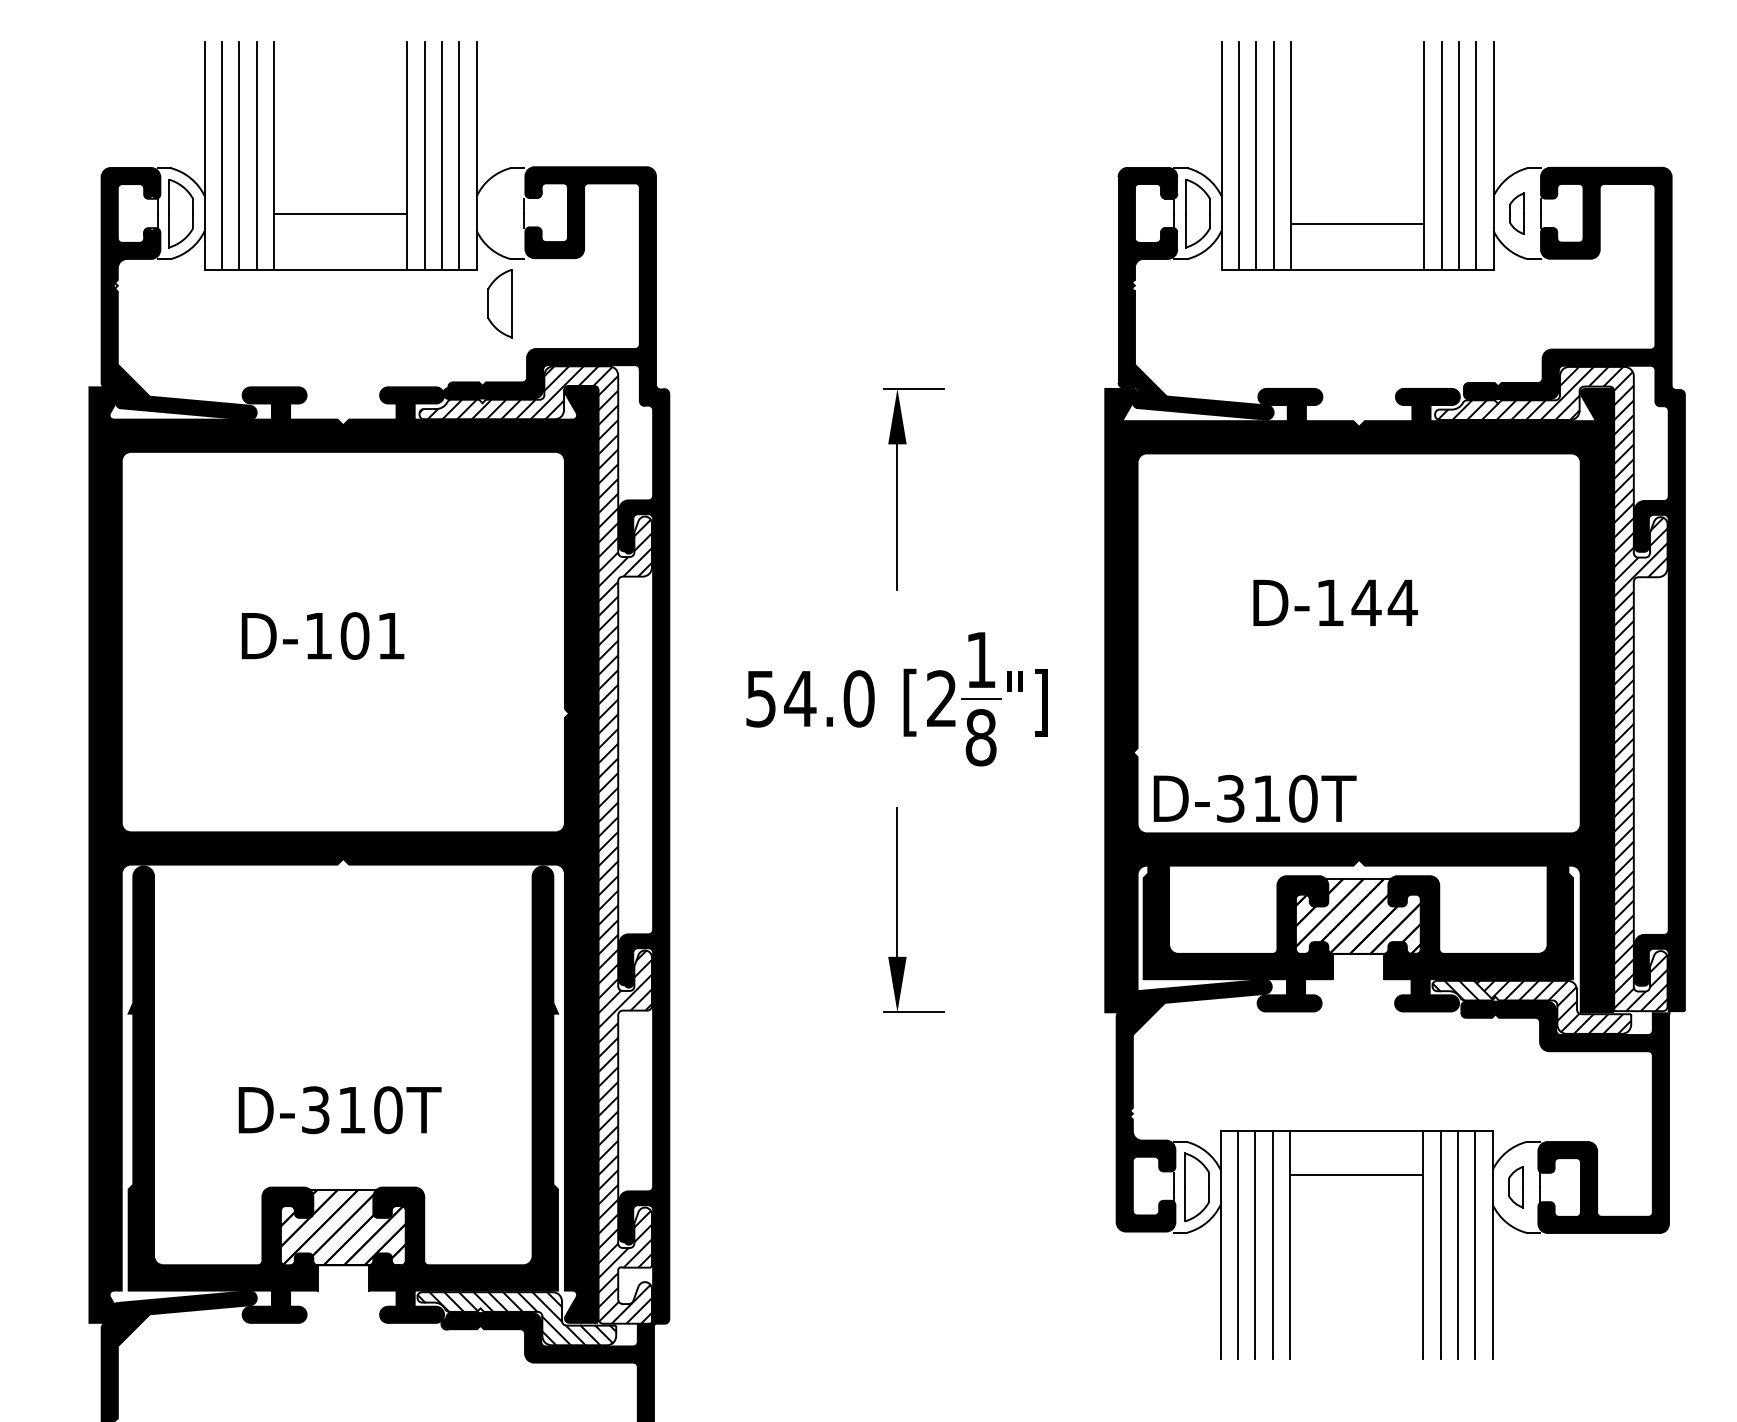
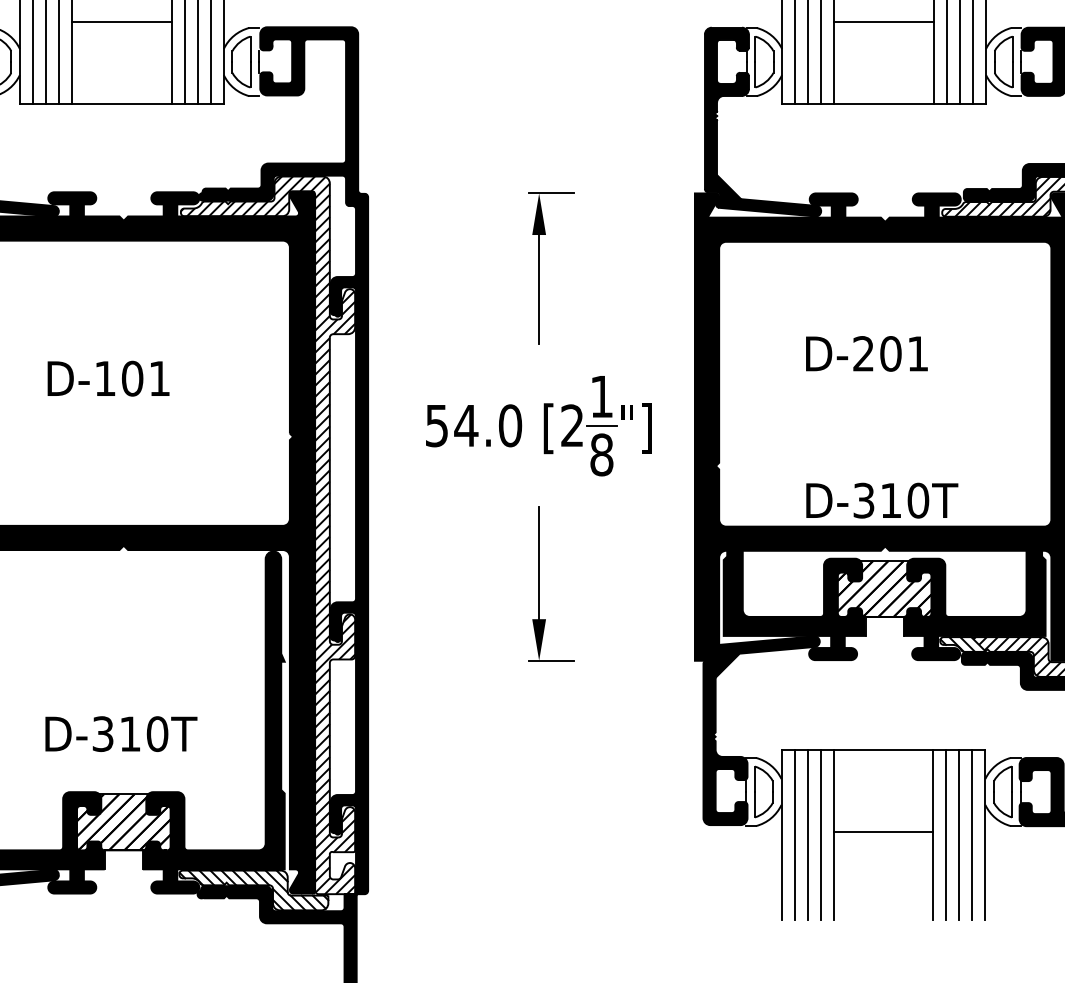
line: (340, 213) -> (121, 21), moved
part: (1516, 213) -> (1003, 61), size x1.67
line: (1357, 223) -> (884, 21), moved
part: (499, 303) -> (240, 61), moved
text: (1366, 602) -> (890, 353), D-144 -> D-201
text: (1254, 798) -> (881, 500), moved
line: (1356, 1175) -> (883, 832), moved
part: (1515, 1186) -> (1002, 791), size x1.67

